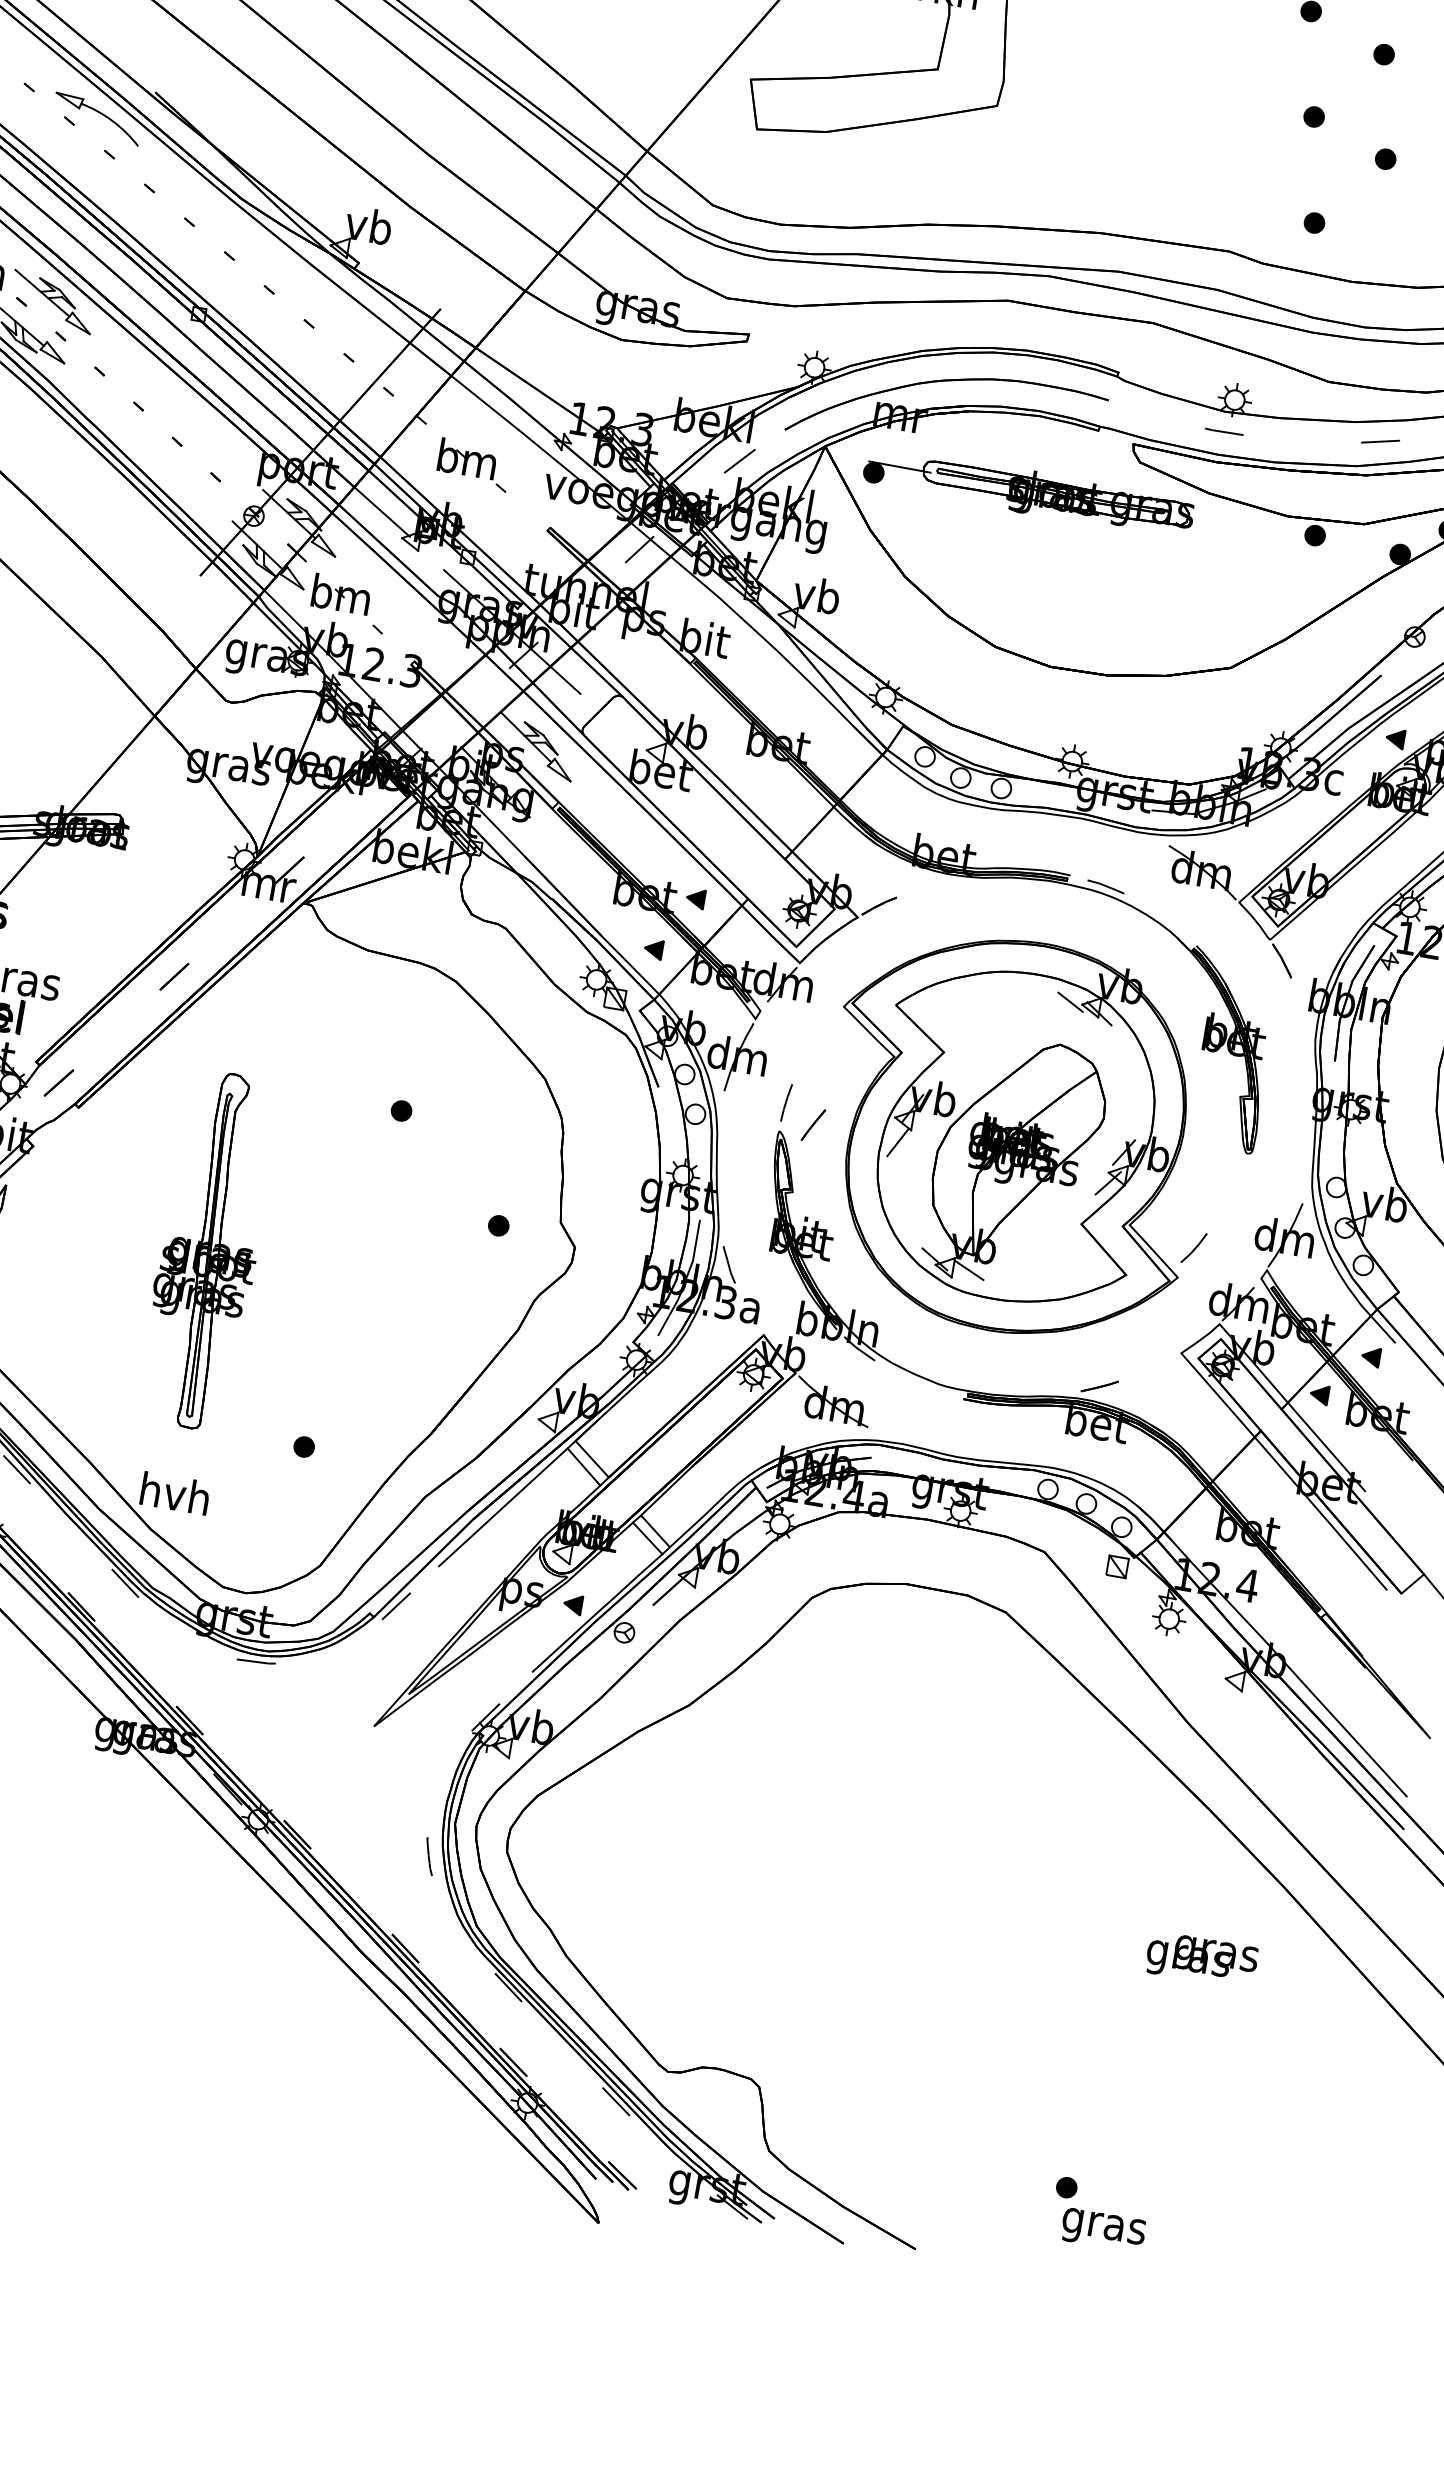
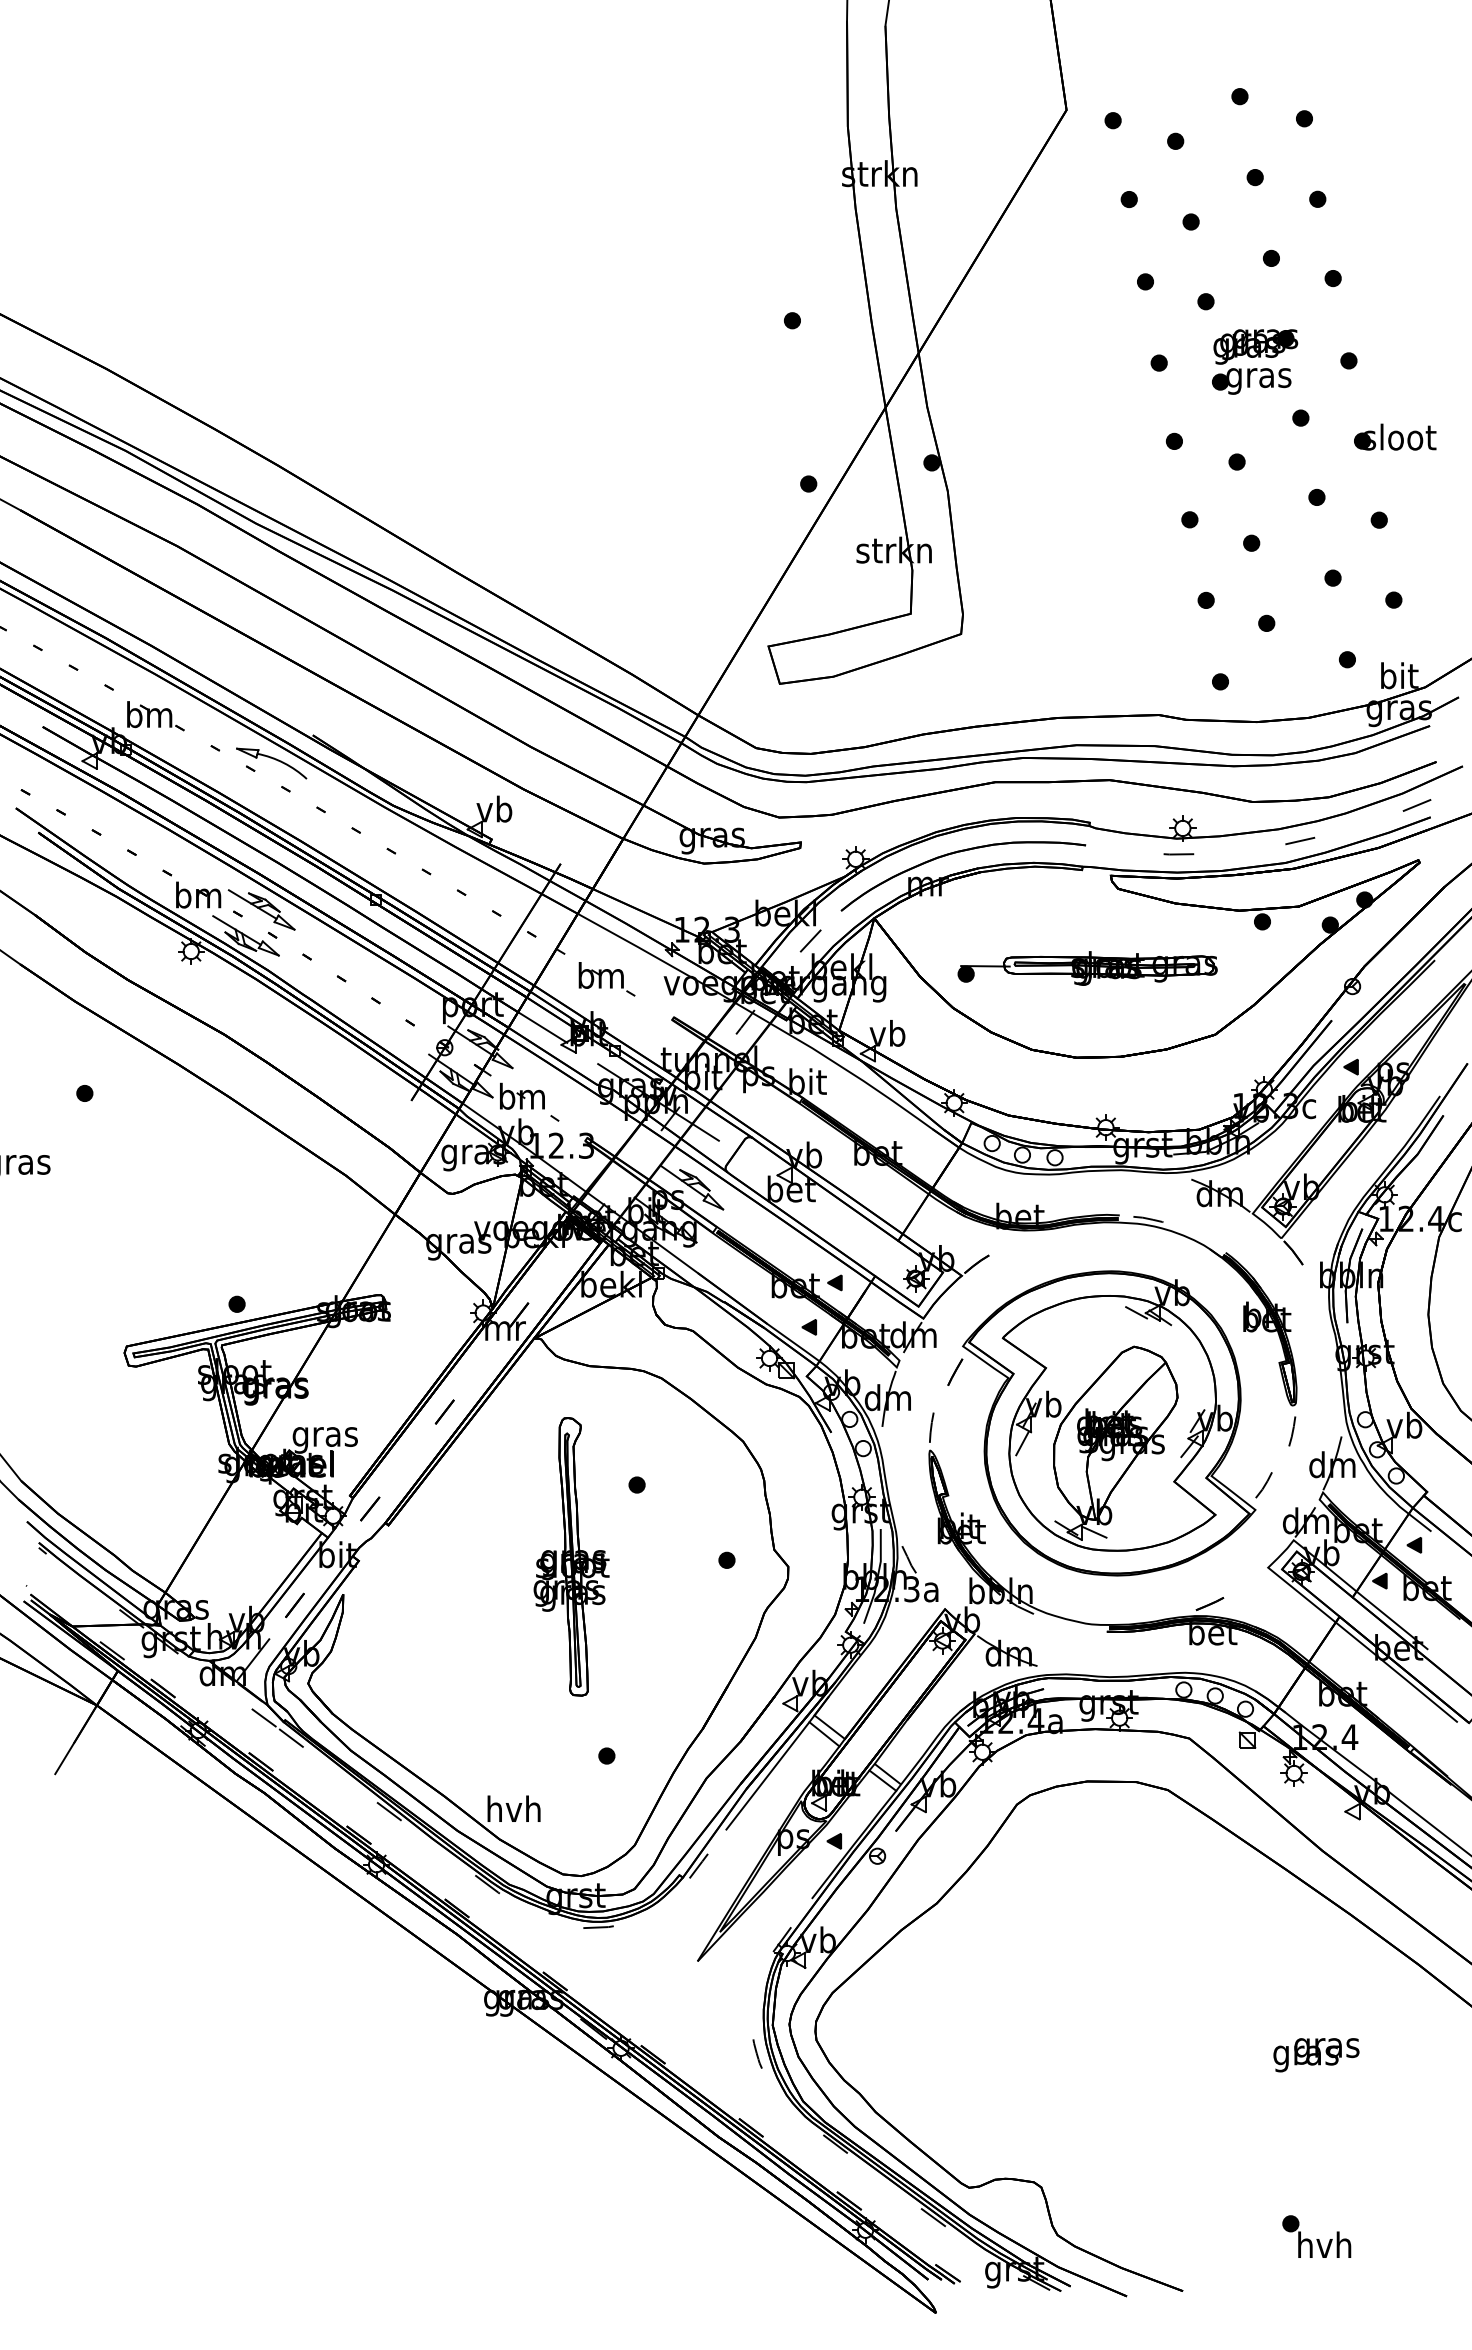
part: (1028, 492) -> (1087, 968), moved
line: (813, 1124) -> (955, 1371), moved
line: (1241, 1186) -> (1292, 1431), added
part: (208, 1250) -> (571, 1556), moved
text: (1201, 1960) -> (1316, 2055), moved
text: (1103, 2226) -> (1324, 2248), gras -> hvh

